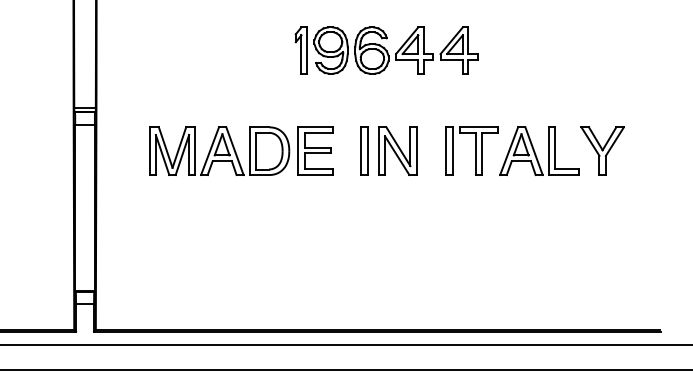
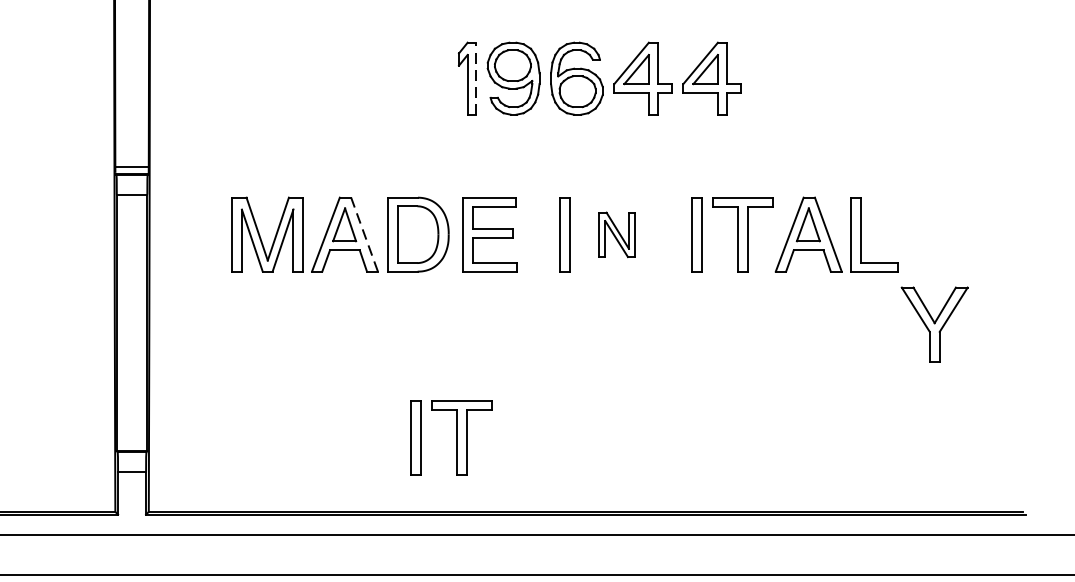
line: (307, 50) -> (477, 78), solid -> dashed
line: (234, 150) -> (363, 233), solid -> dashed
part: (602, 150) -> (934, 323), moved
part: (397, 151) -> (616, 235), size x0.6
part: (290, 281) -> (450, 436), added

